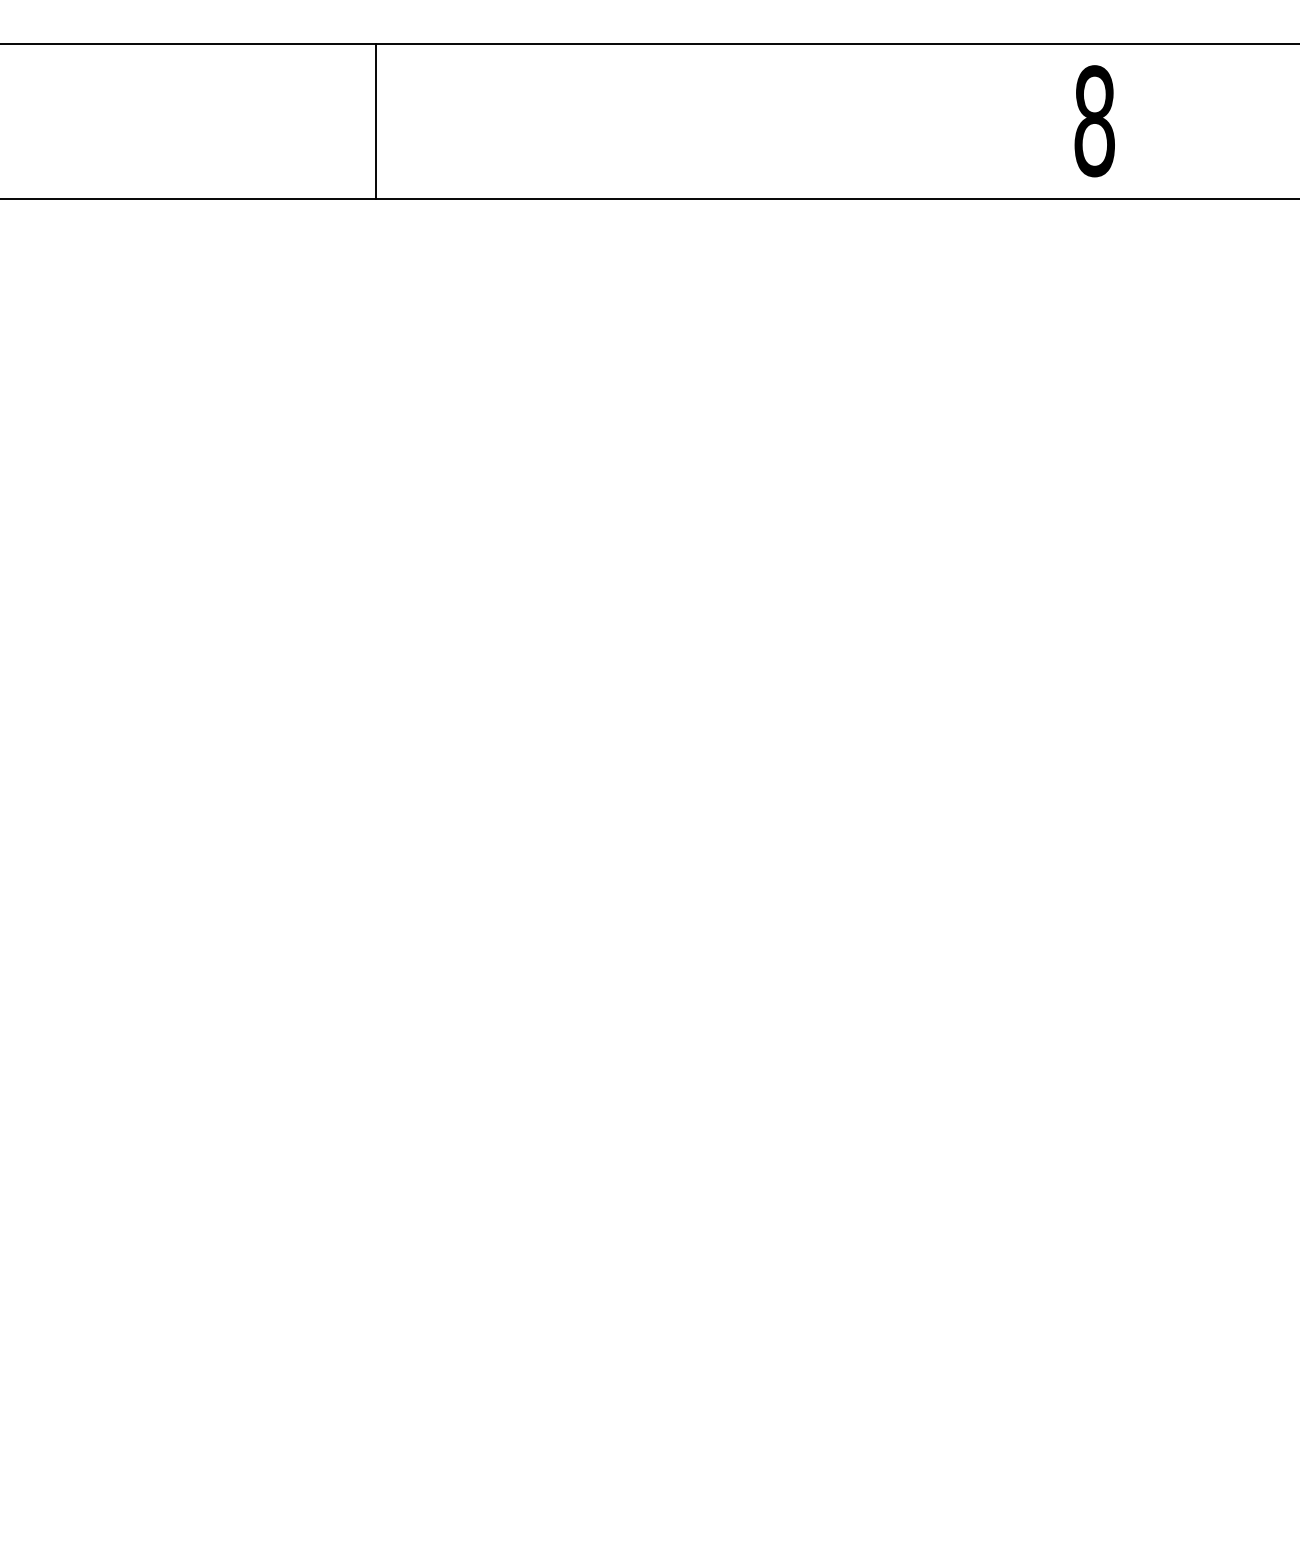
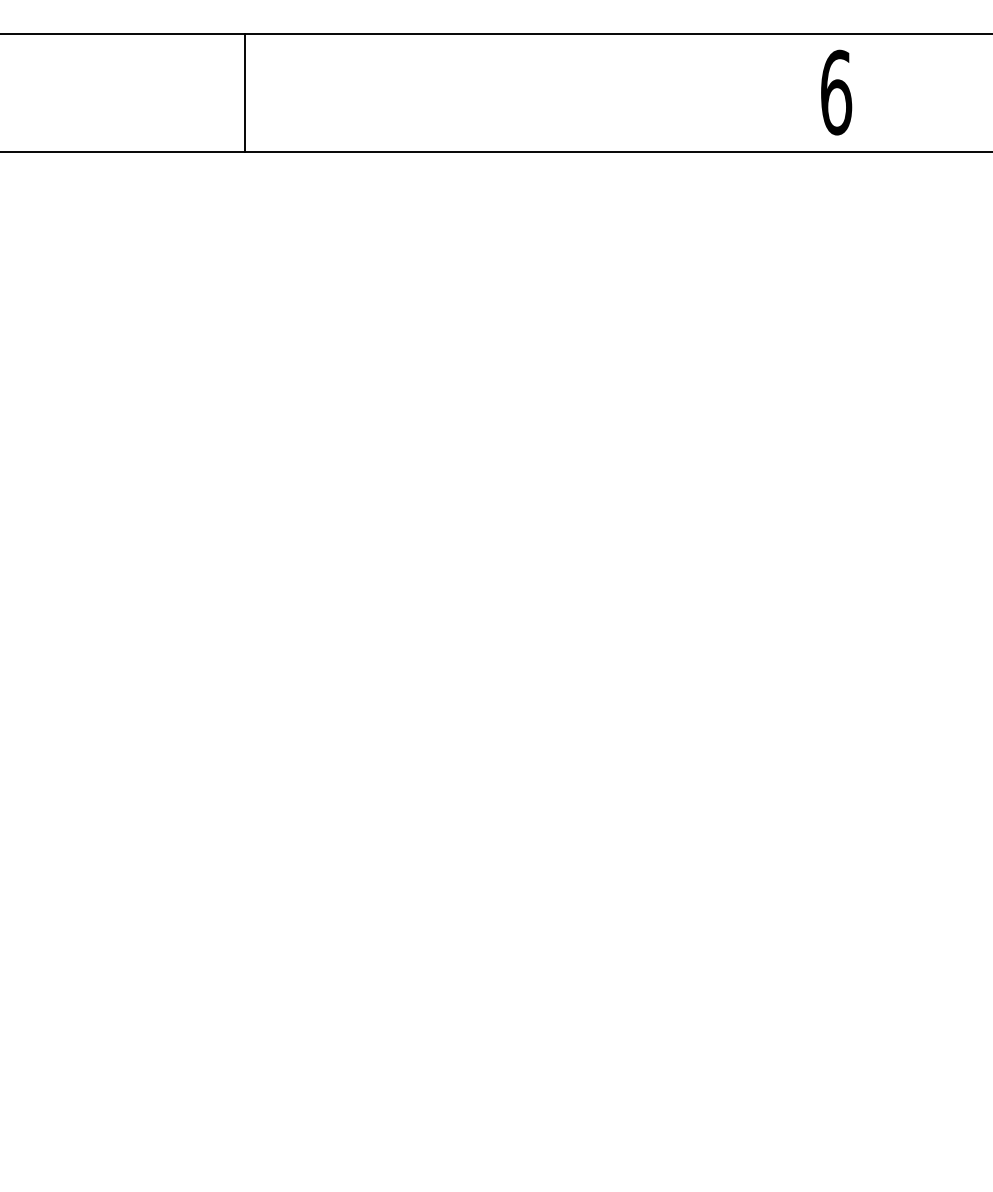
line: (376, 121) -> (245, 92), moved
text: (1094, 121) -> (836, 92), 8 -> 6

